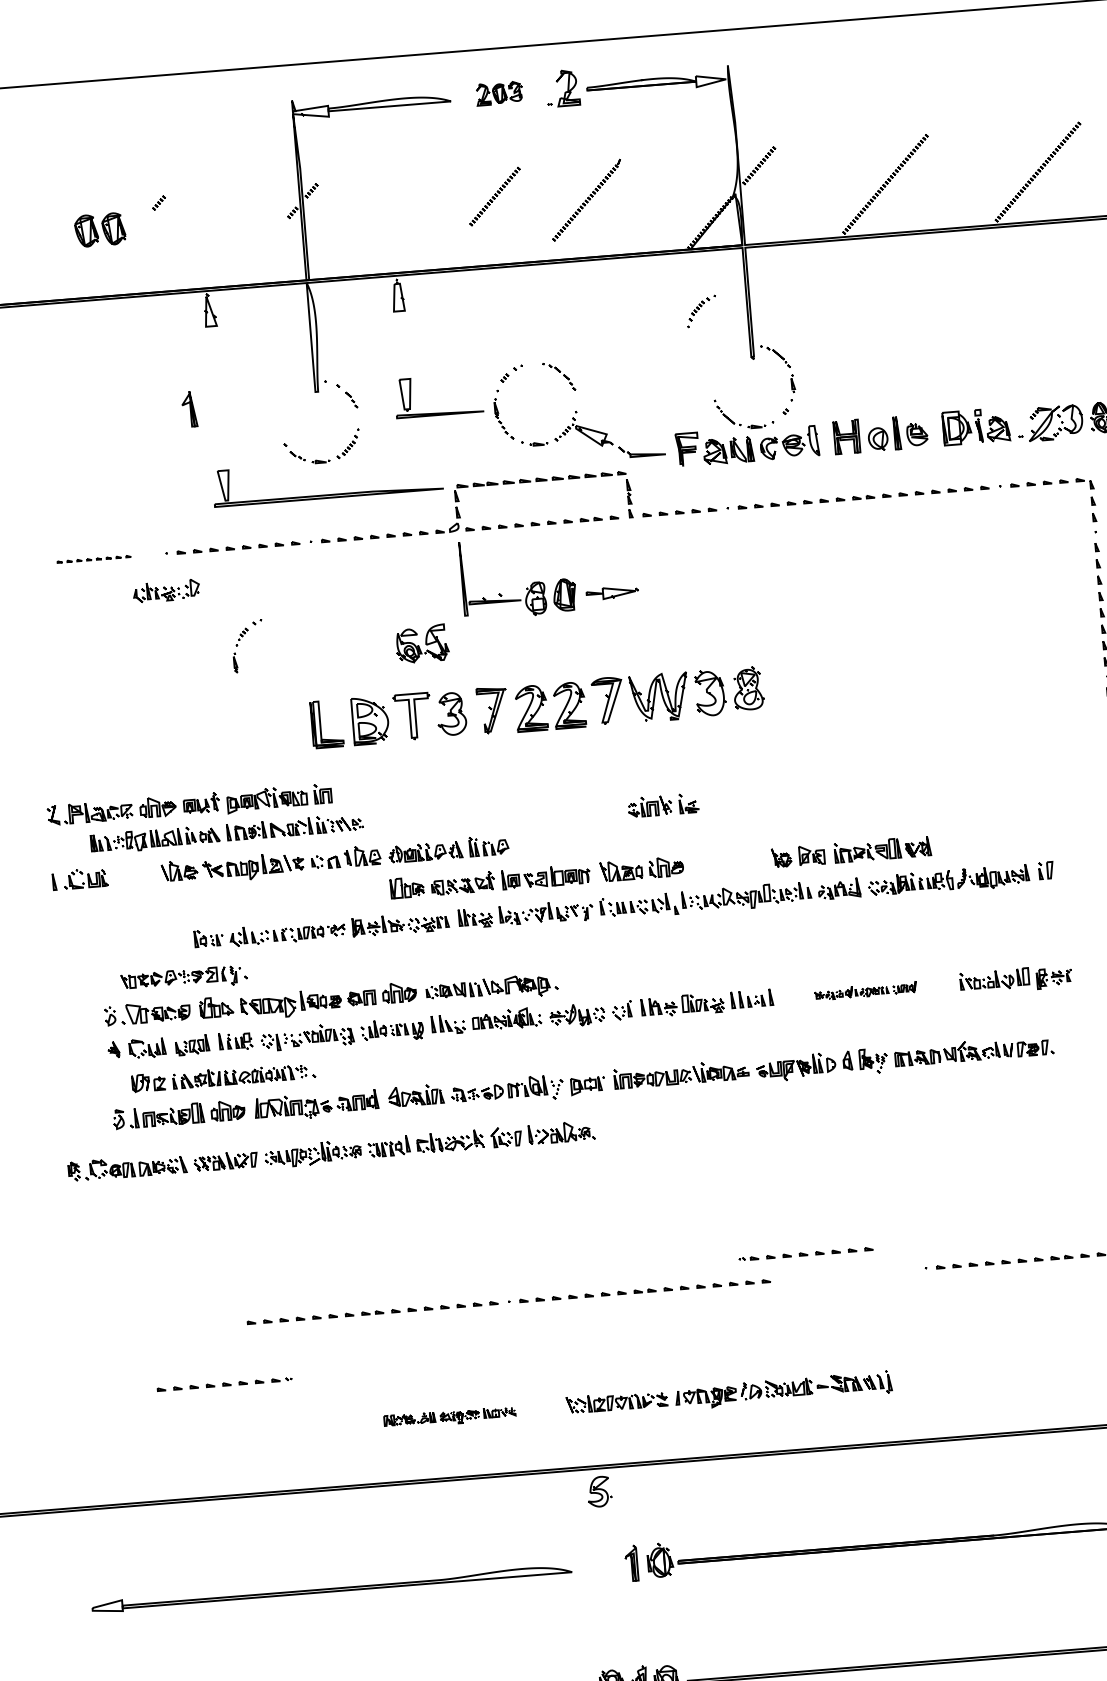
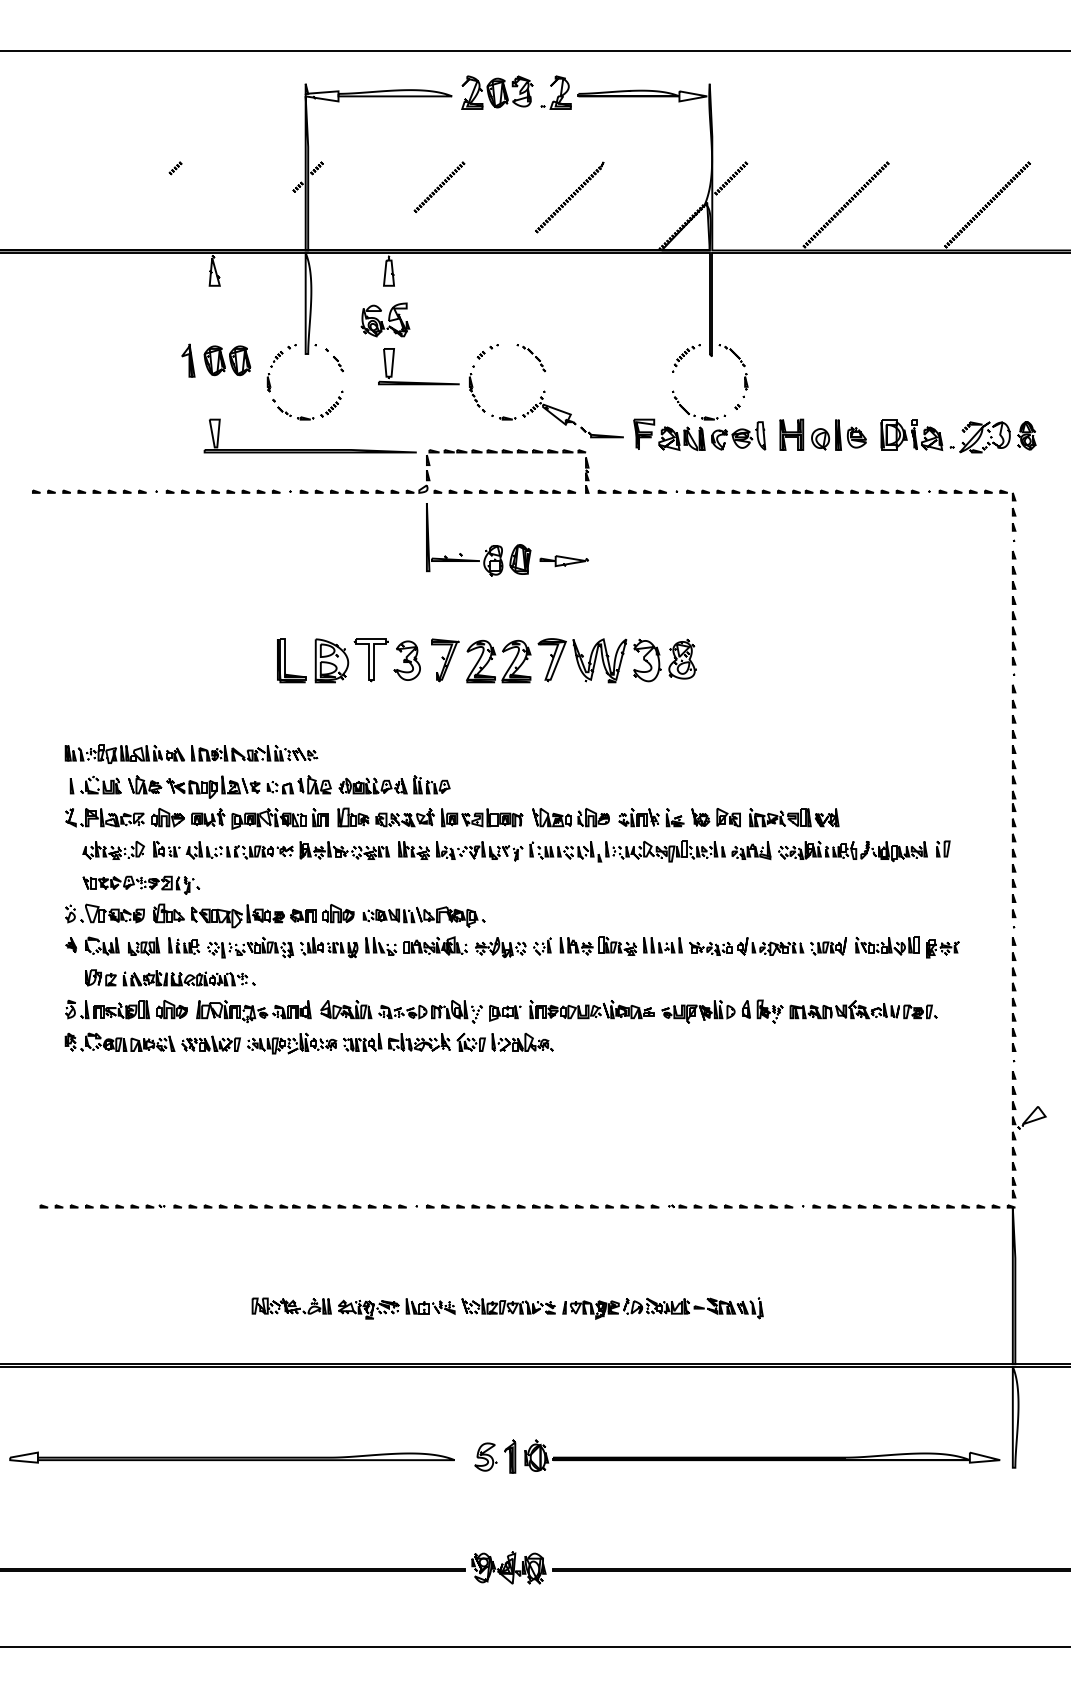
part: (499, 93) -> (497, 92), size x1.67
line: (494, 195) -> (439, 186), moved
part: (100, 229) -> (227, 360), moved
part: (701, 311) -> (686, 358), moved
part: (94, 559) -> (89, 491), size x1.67
part: (166, 591) -> (113, 850), moved
part: (422, 643) -> (385, 319), moved
part: (238, 646) -> (272, 367), moved
part: (188, 805) -> (196, 818), moved
part: (663, 805) -> (651, 817), moved
part: (79, 878) -> (95, 784), moved
part: (865, 991) -> (767, 946), size x1.67
part: (330, 1152) -> (308, 1043), moved
part: (805, 1254) -> (730, 1206), moved
part: (224, 1384) -> (102, 1206), moved
part: (449, 1417) -> (353, 1308), size x1.67
part: (599, 1491) -> (485, 1456), moved

